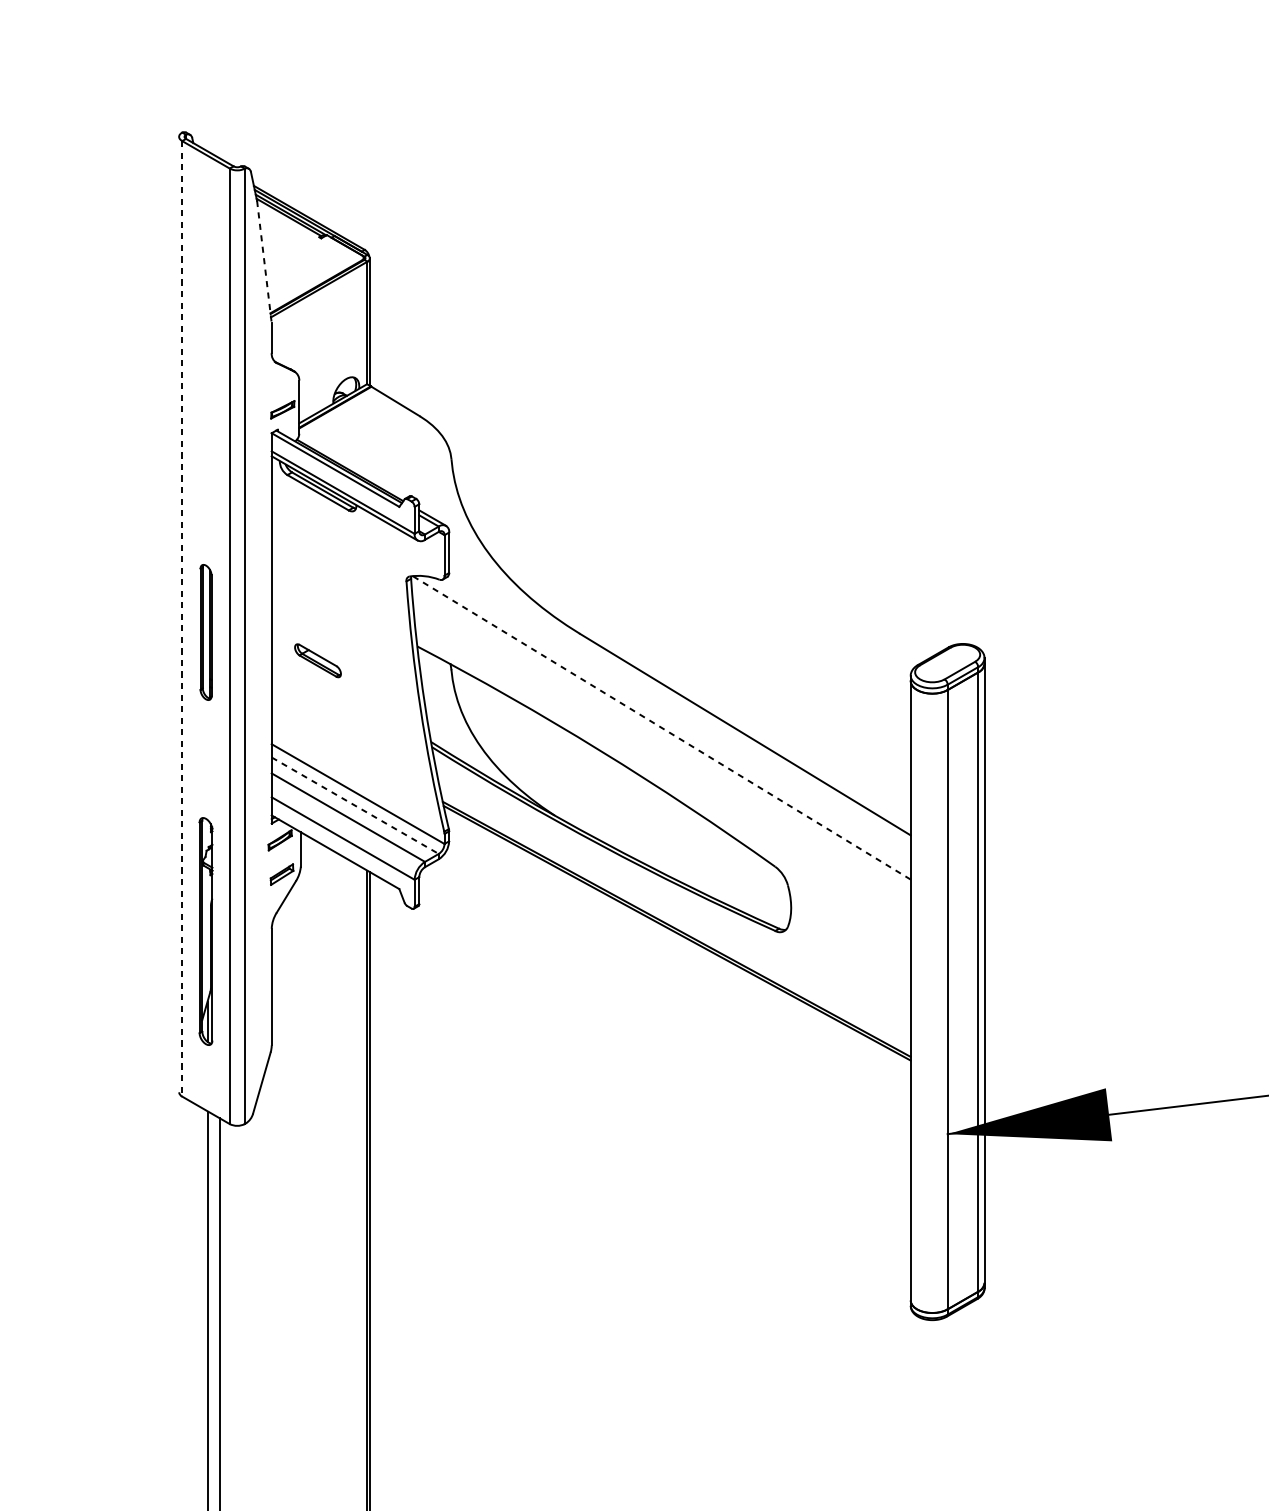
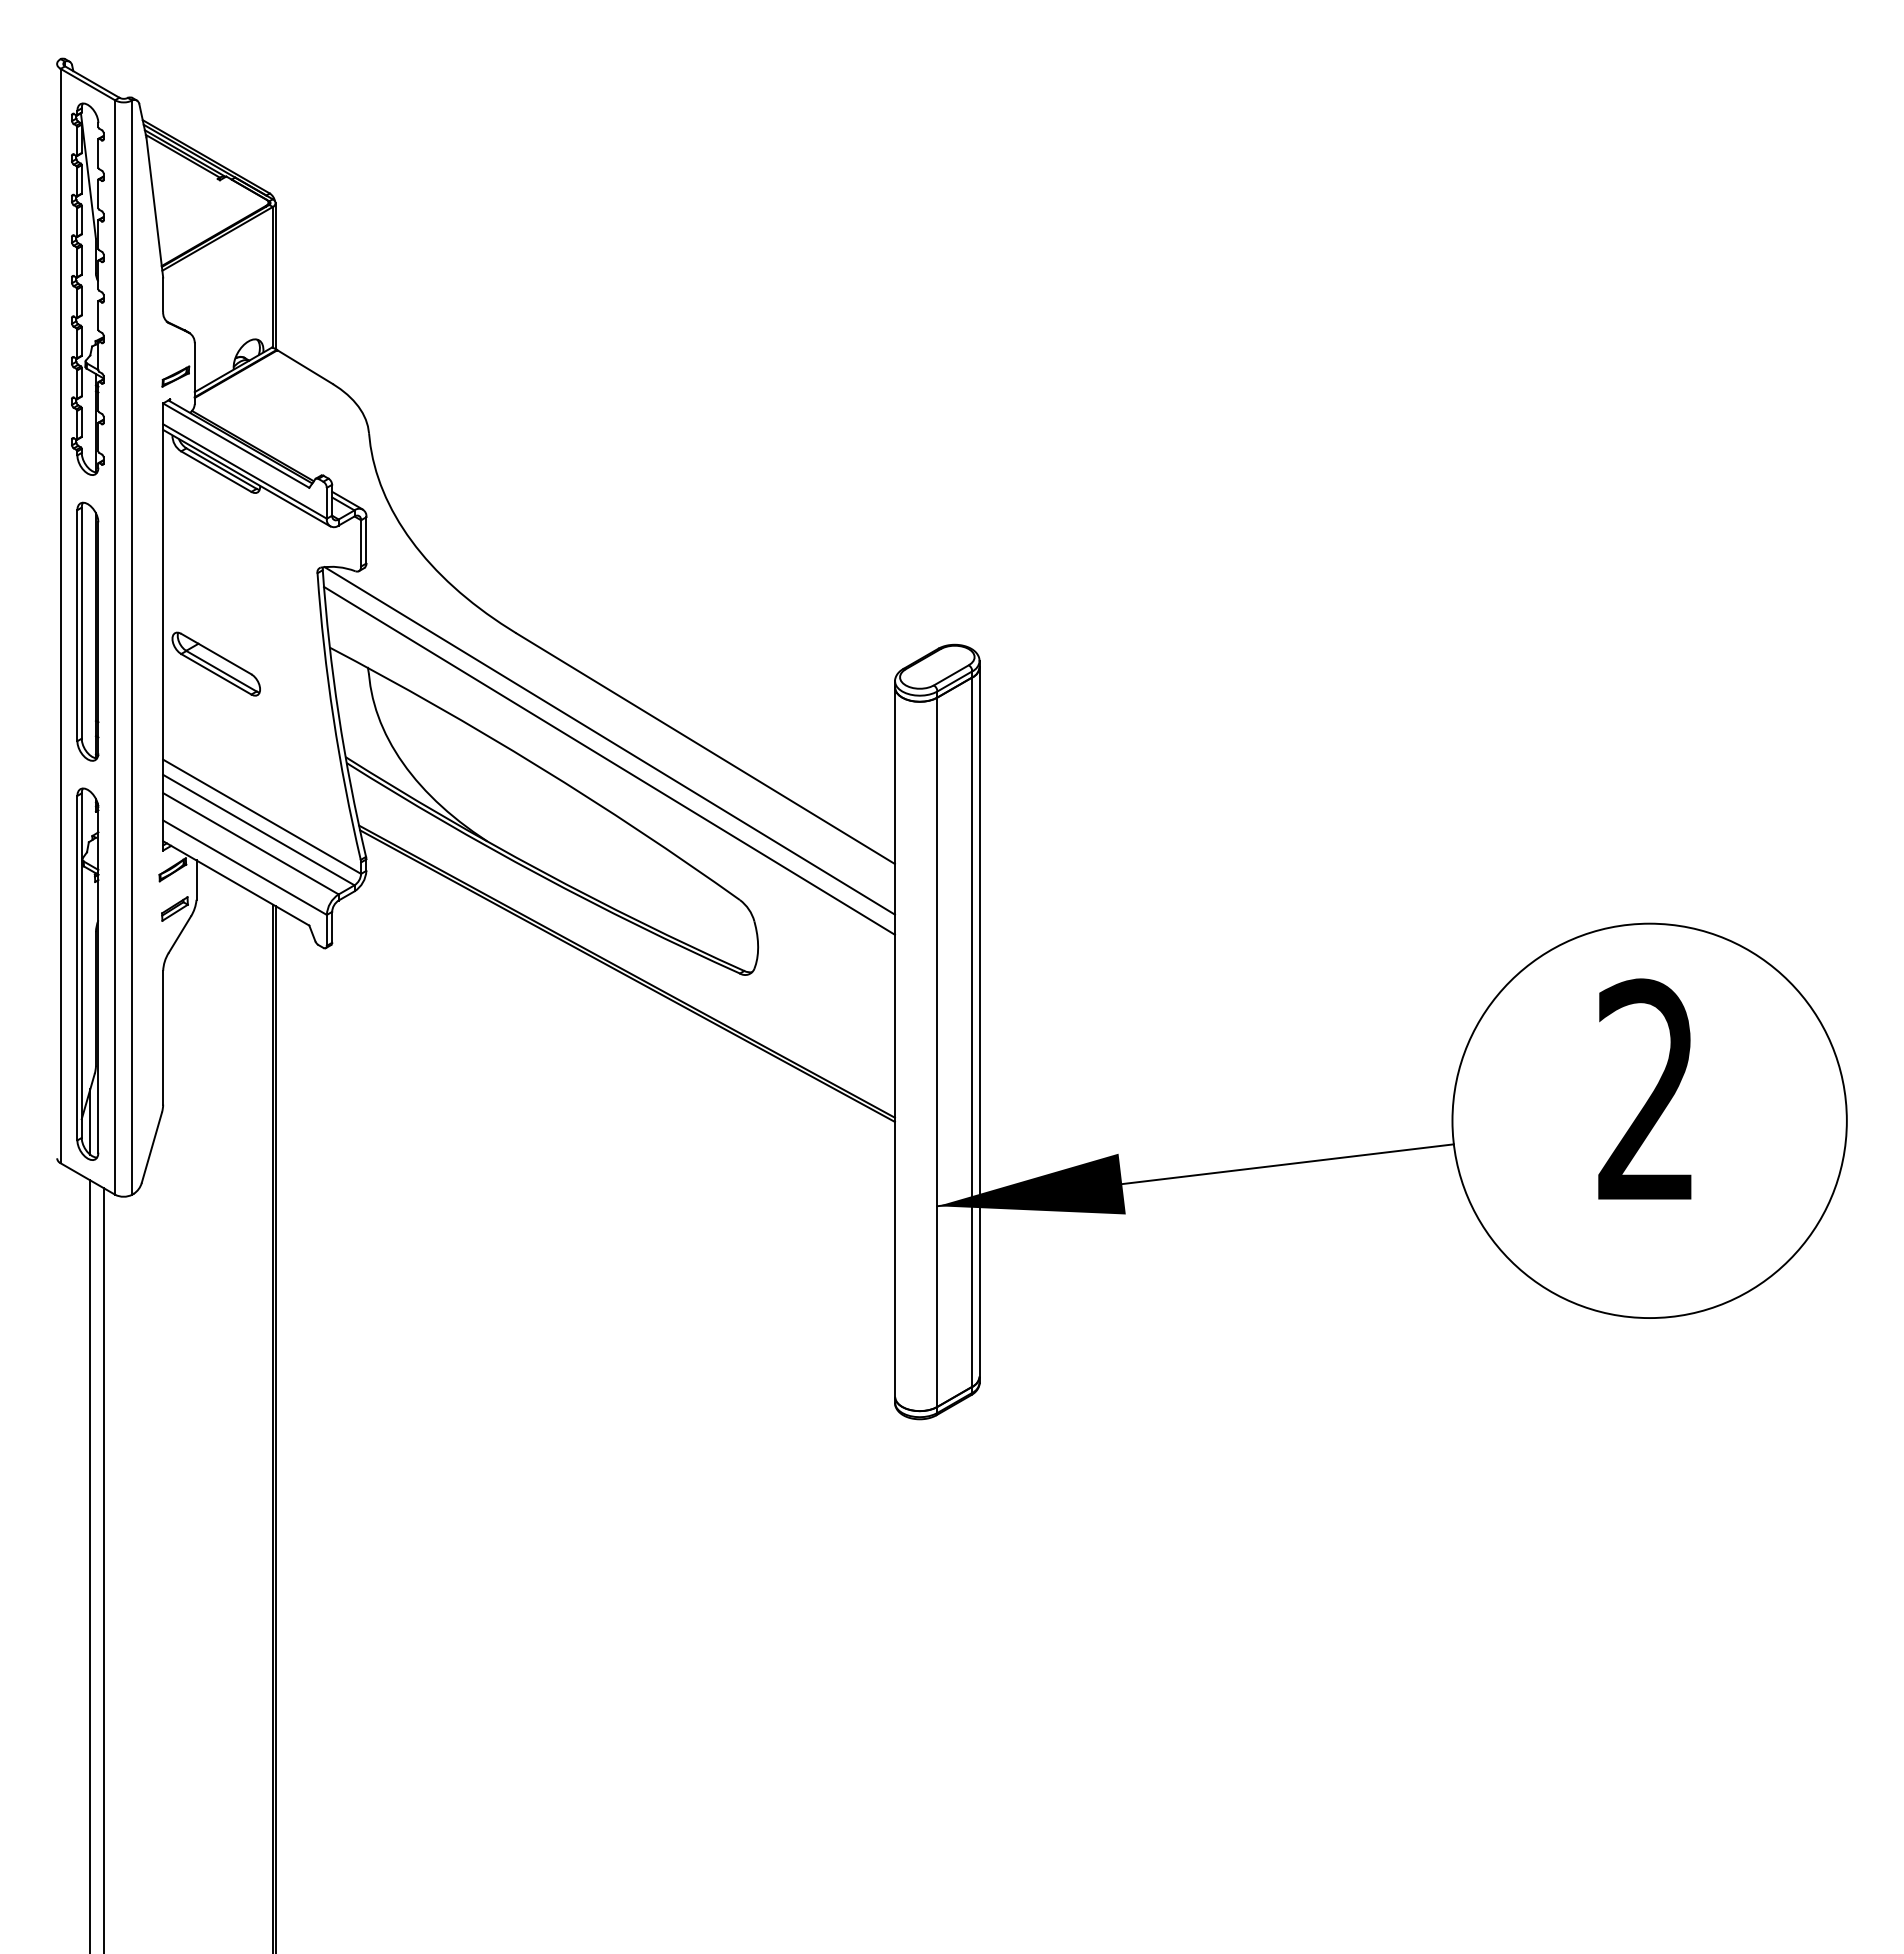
line: (264, 262) -> (154, 207), dashed -> solid
part: (205, 332) -> (87, 288), added
line: (182, 619) -> (60, 616), dashed -> solid
part: (205, 632) -> (87, 631), size x1.67
part: (317, 660) -> (215, 663), size x1.67
line: (661, 727) -> (609, 740), dashed -> solid
line: (661, 744) -> (609, 760), added
line: (355, 806) -> (259, 830), dashed -> solid
part: (205, 930) -> (87, 973), size x1.43

